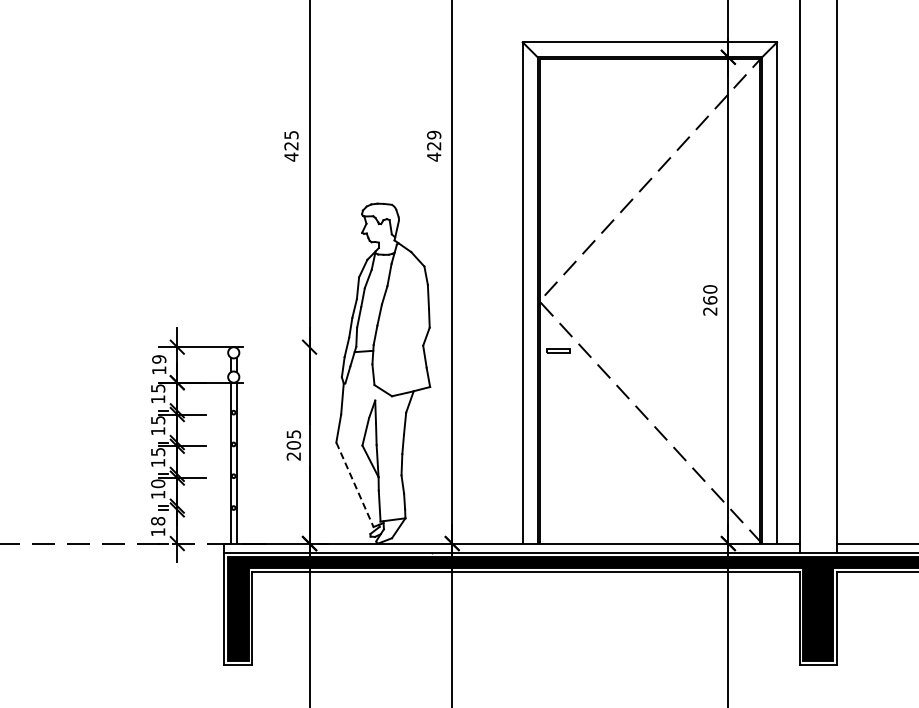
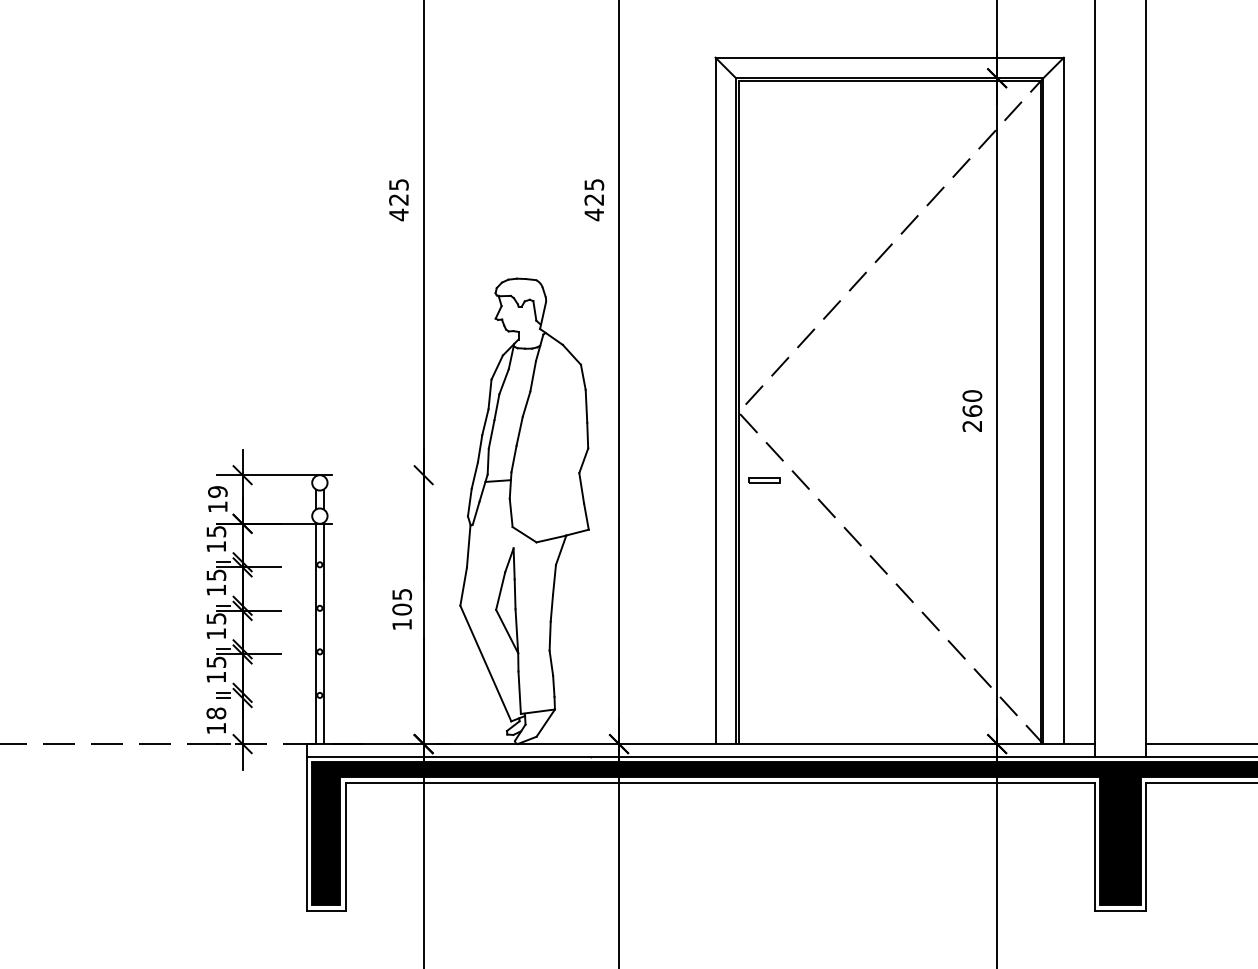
text: (434, 134) -> (594, 183), 429 -> 425
text: (293, 456) -> (401, 624), 205 -> 105
text: (158, 483) -> (216, 661), 10 -> 15
line: (355, 485) -> (486, 664), dashed -> solid

